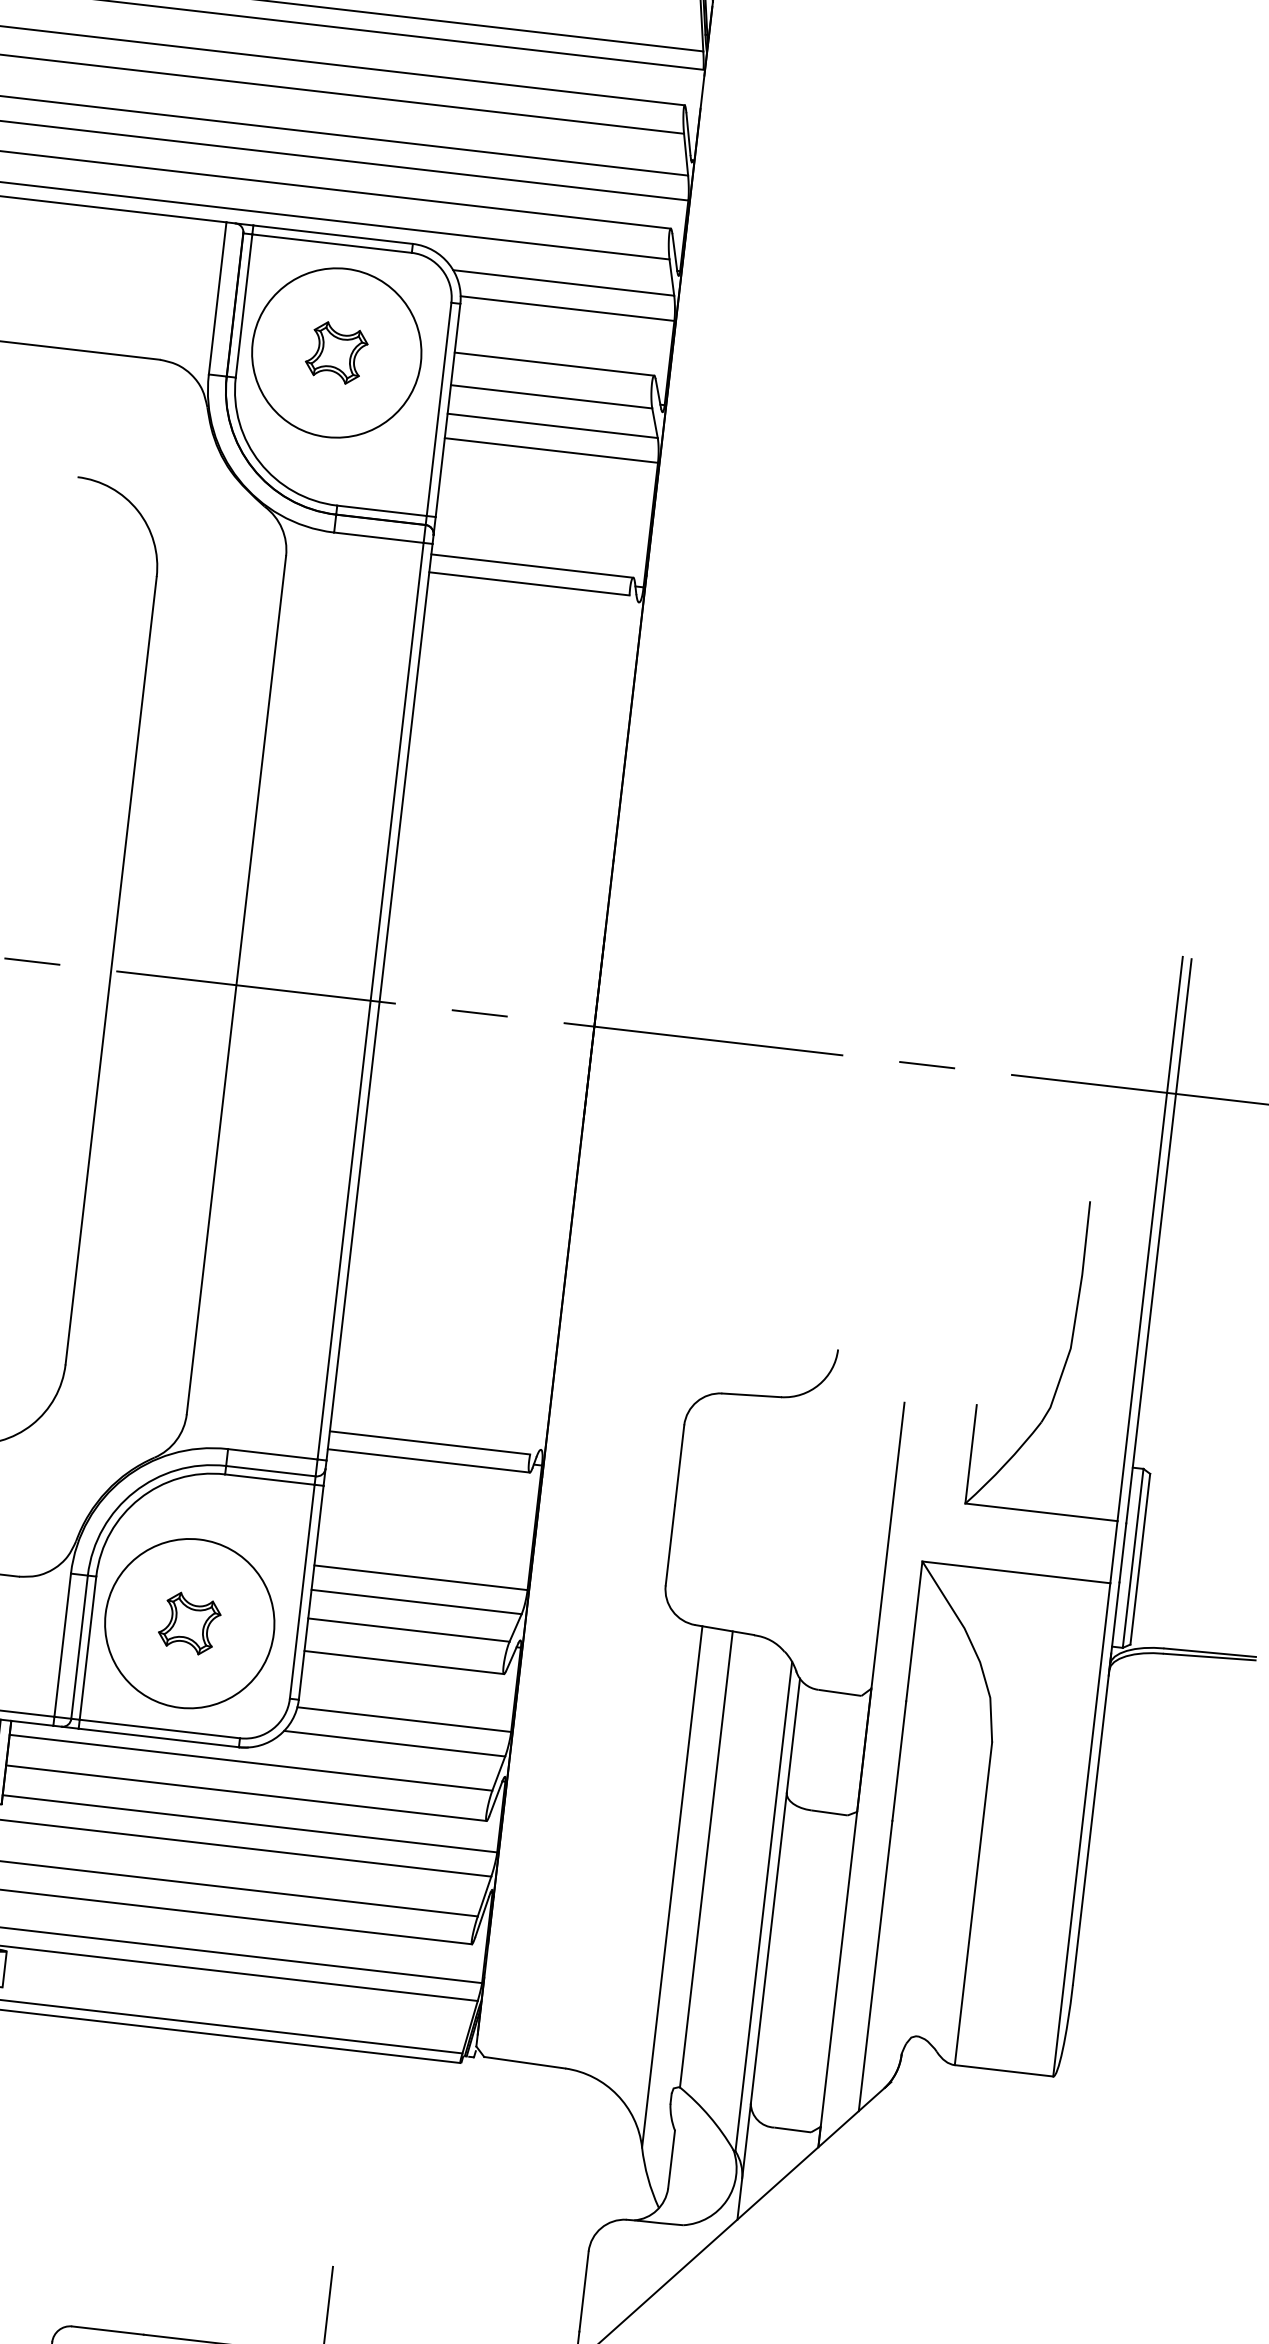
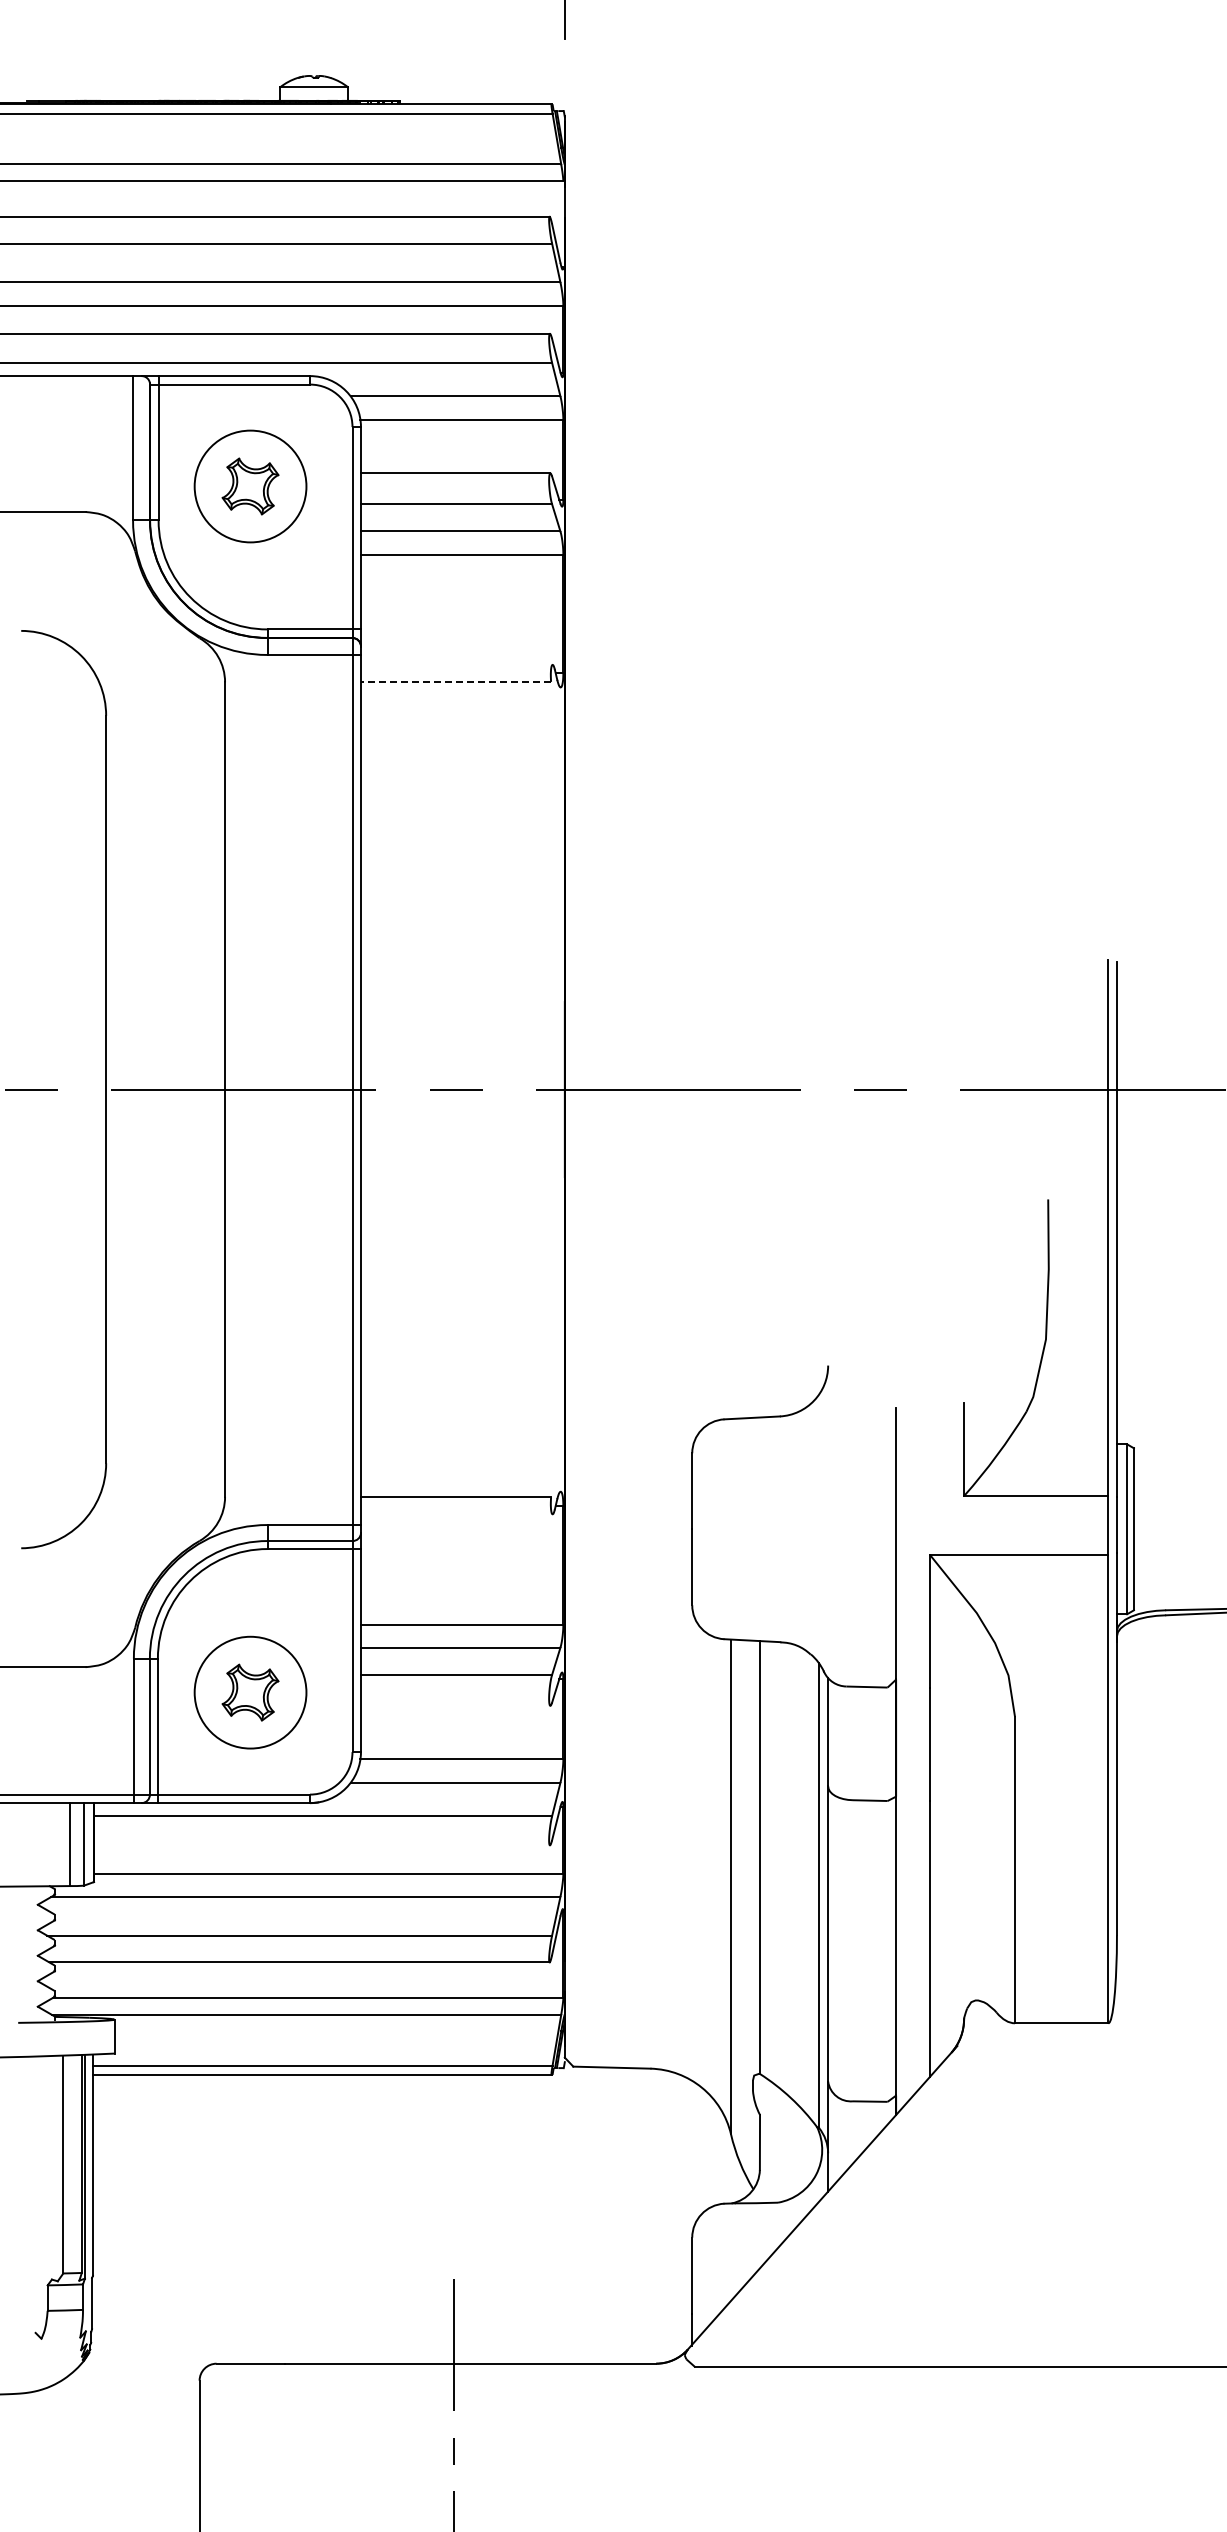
circle: (336, 352) -> (250, 486), size x0.7
line: (532, 565) -> (456, 664), removed
line: (528, 583) -> (455, 681), solid -> dashed
line: (428, 1461) -> (456, 1514), removed
circle: (189, 1623) -> (250, 1692), size x0.7
line: (404, 1662) -> (455, 1705), removed
line: (245, 1793) -> (321, 1845), removed

